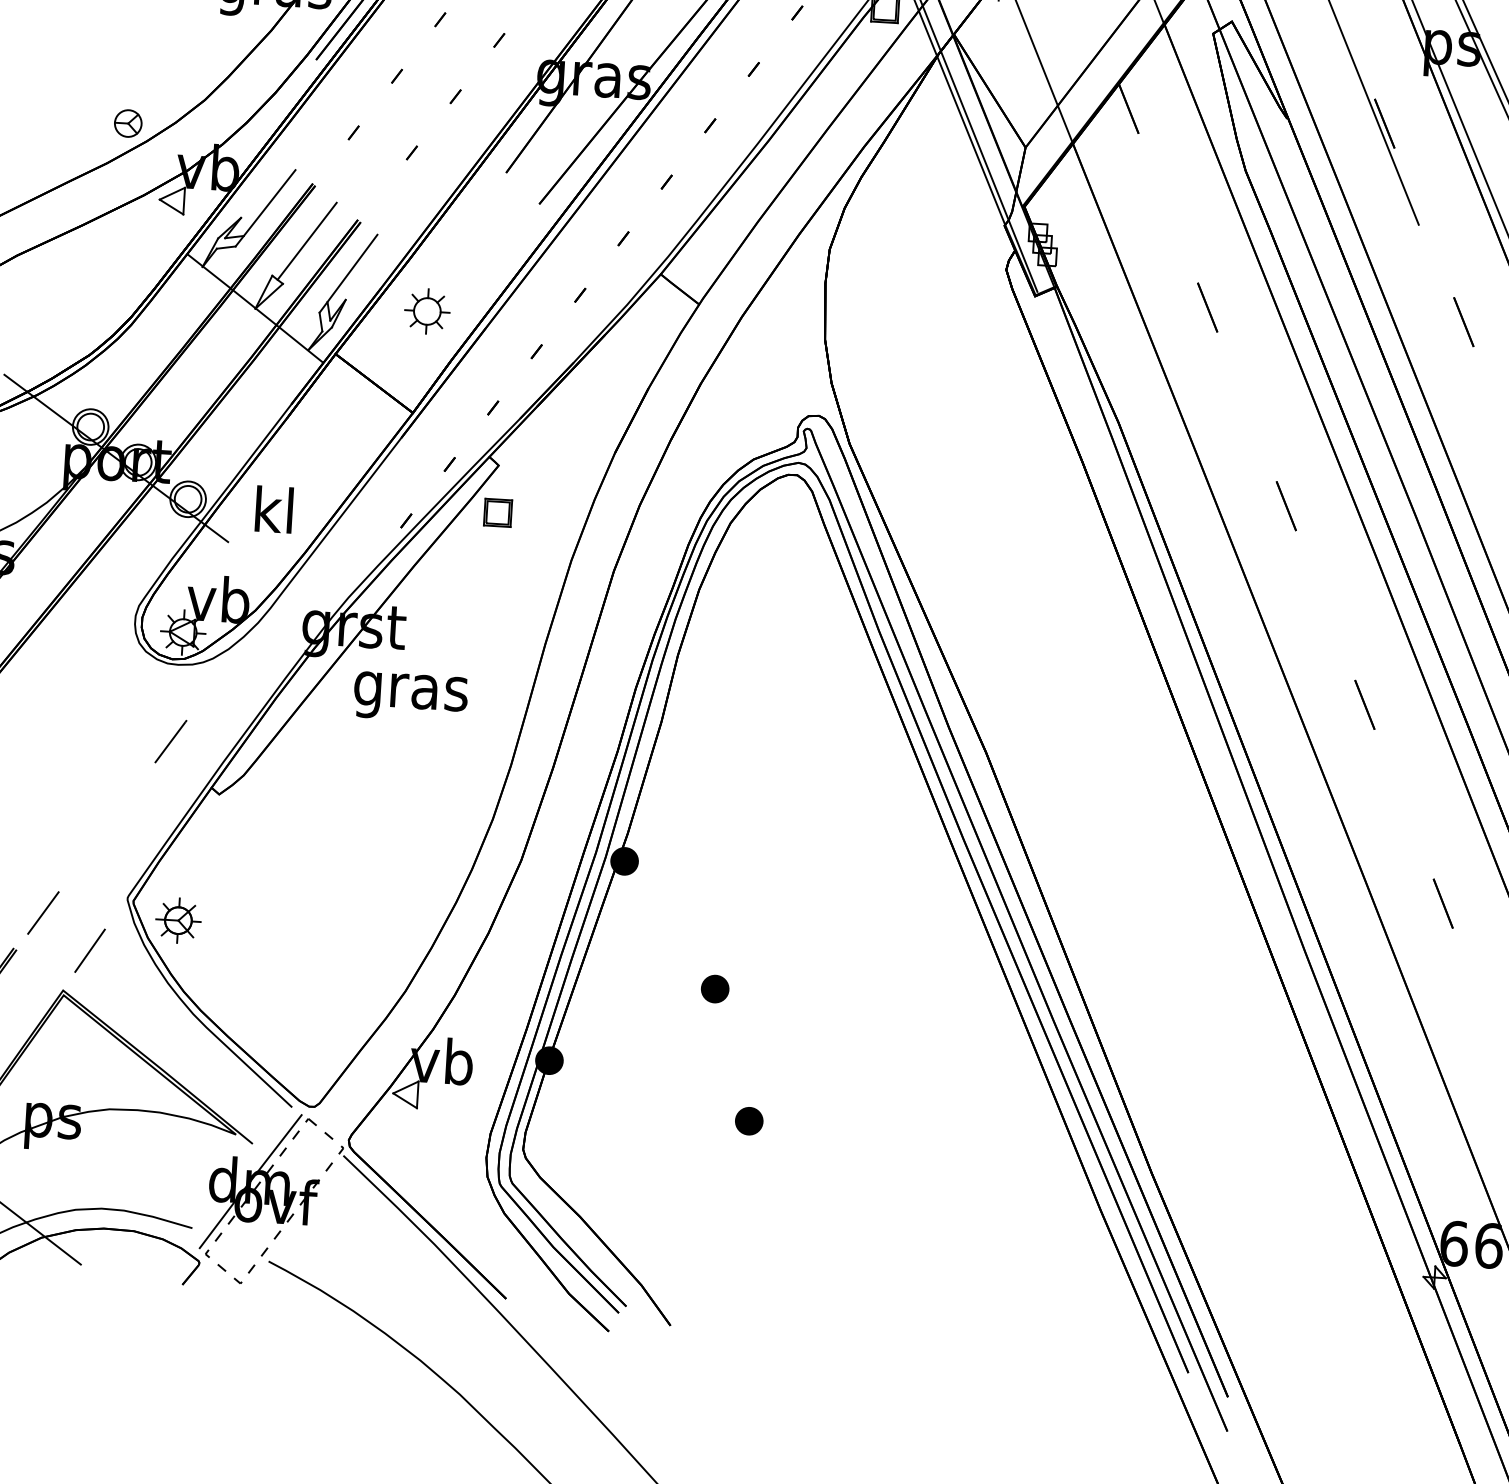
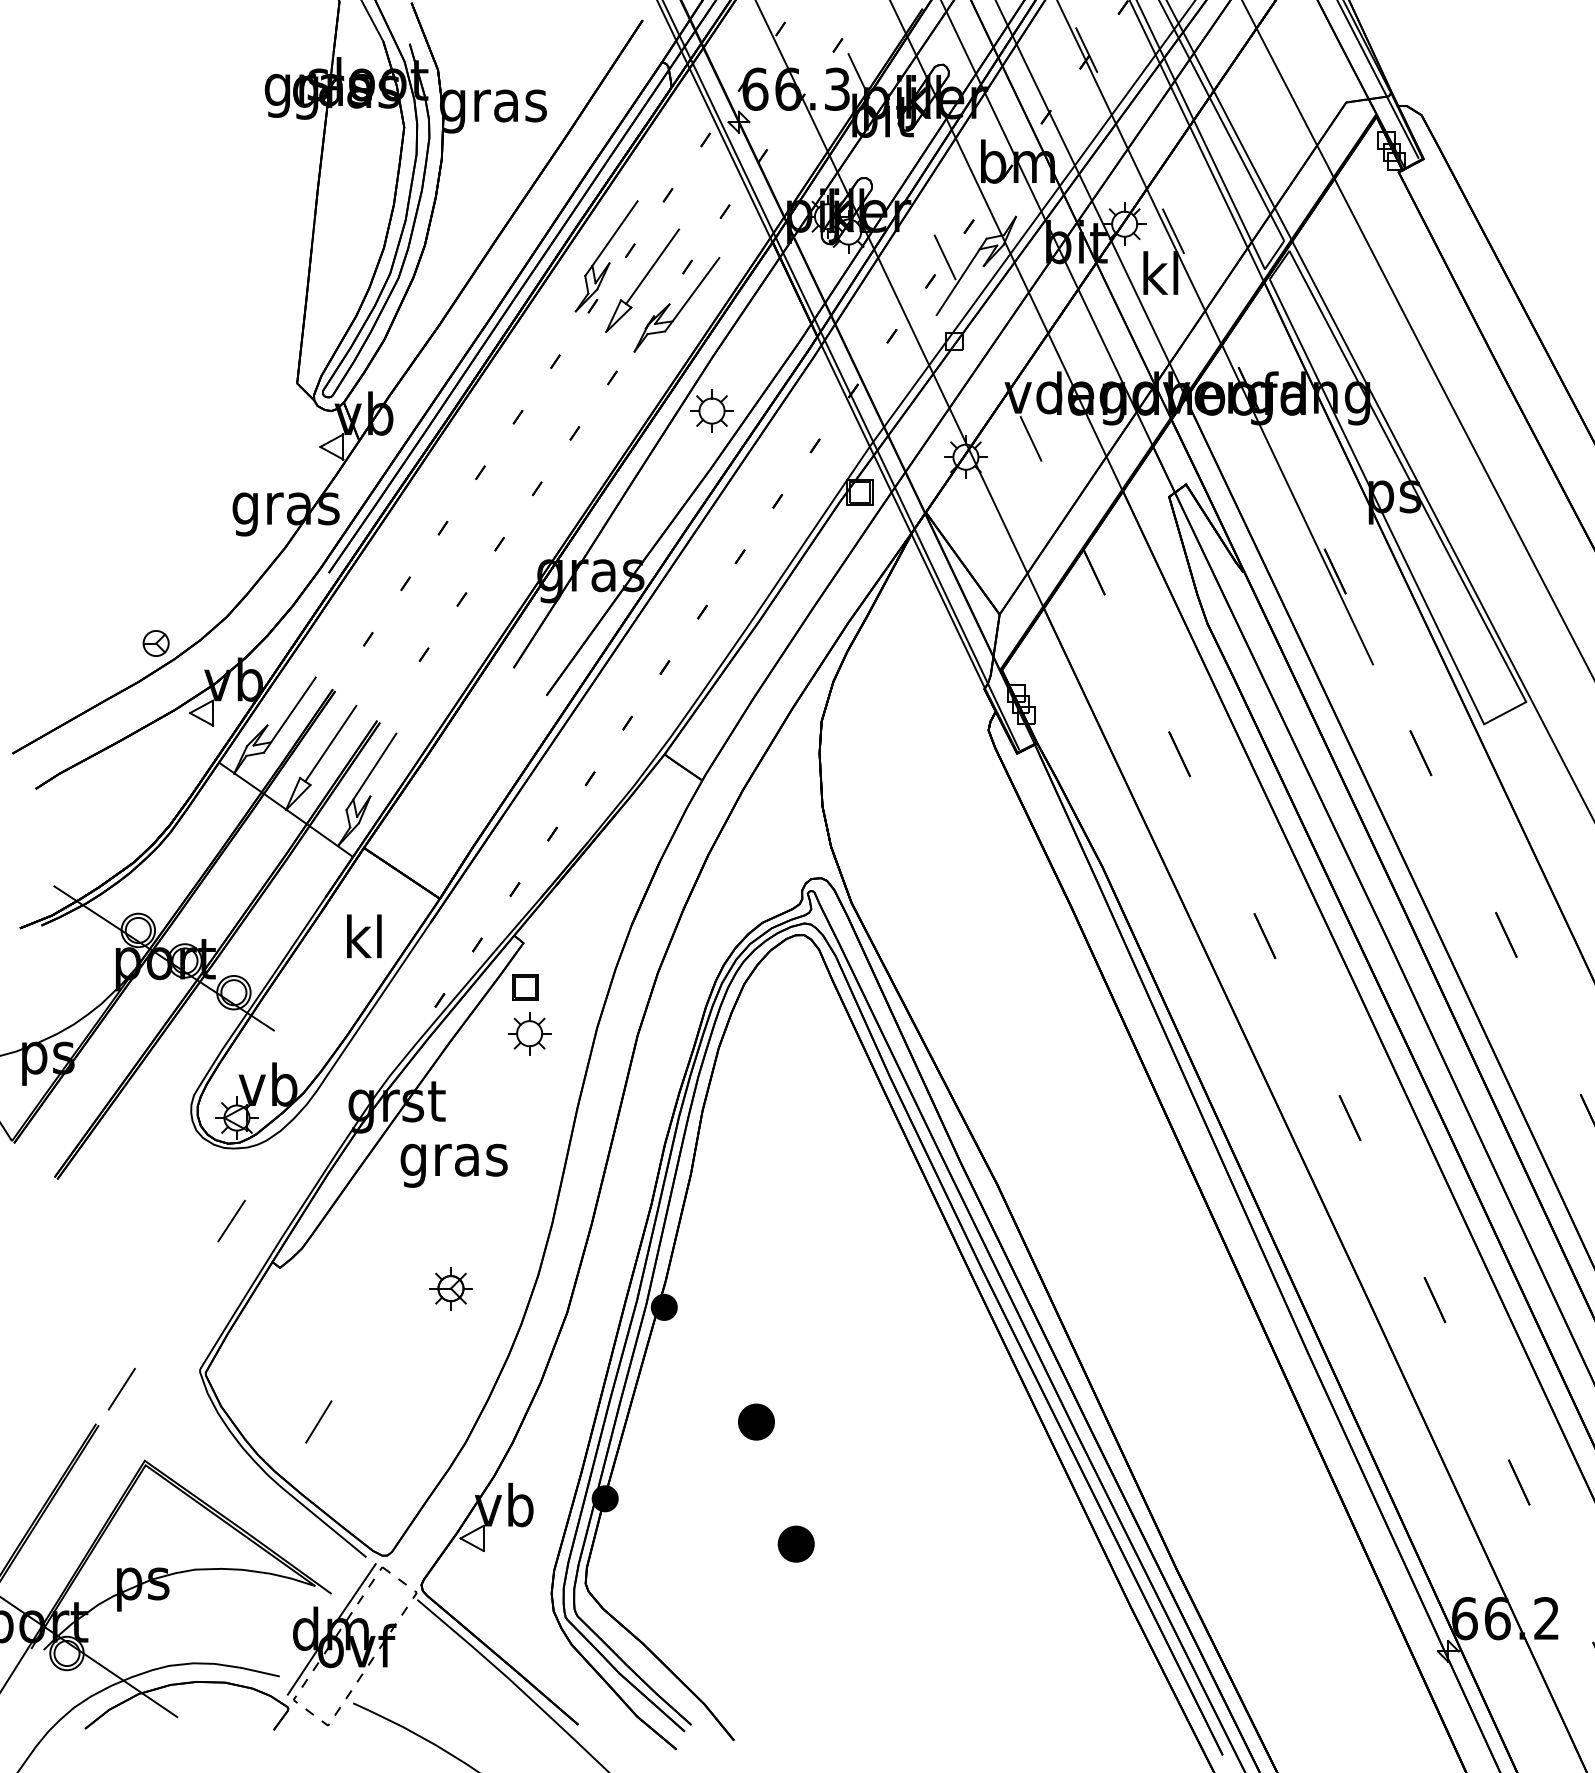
part: (427, 311) -> (529, 1033), moved
text: (274, 509) -> (364, 936), moved
part: (177, 920) -> (450, 1288), moved
line: (89, 950) -> (318, 1421), moved
part: (715, 988) -> (756, 1421), size x1.4
part: (748, 1120) -> (795, 1543), size x1.4

